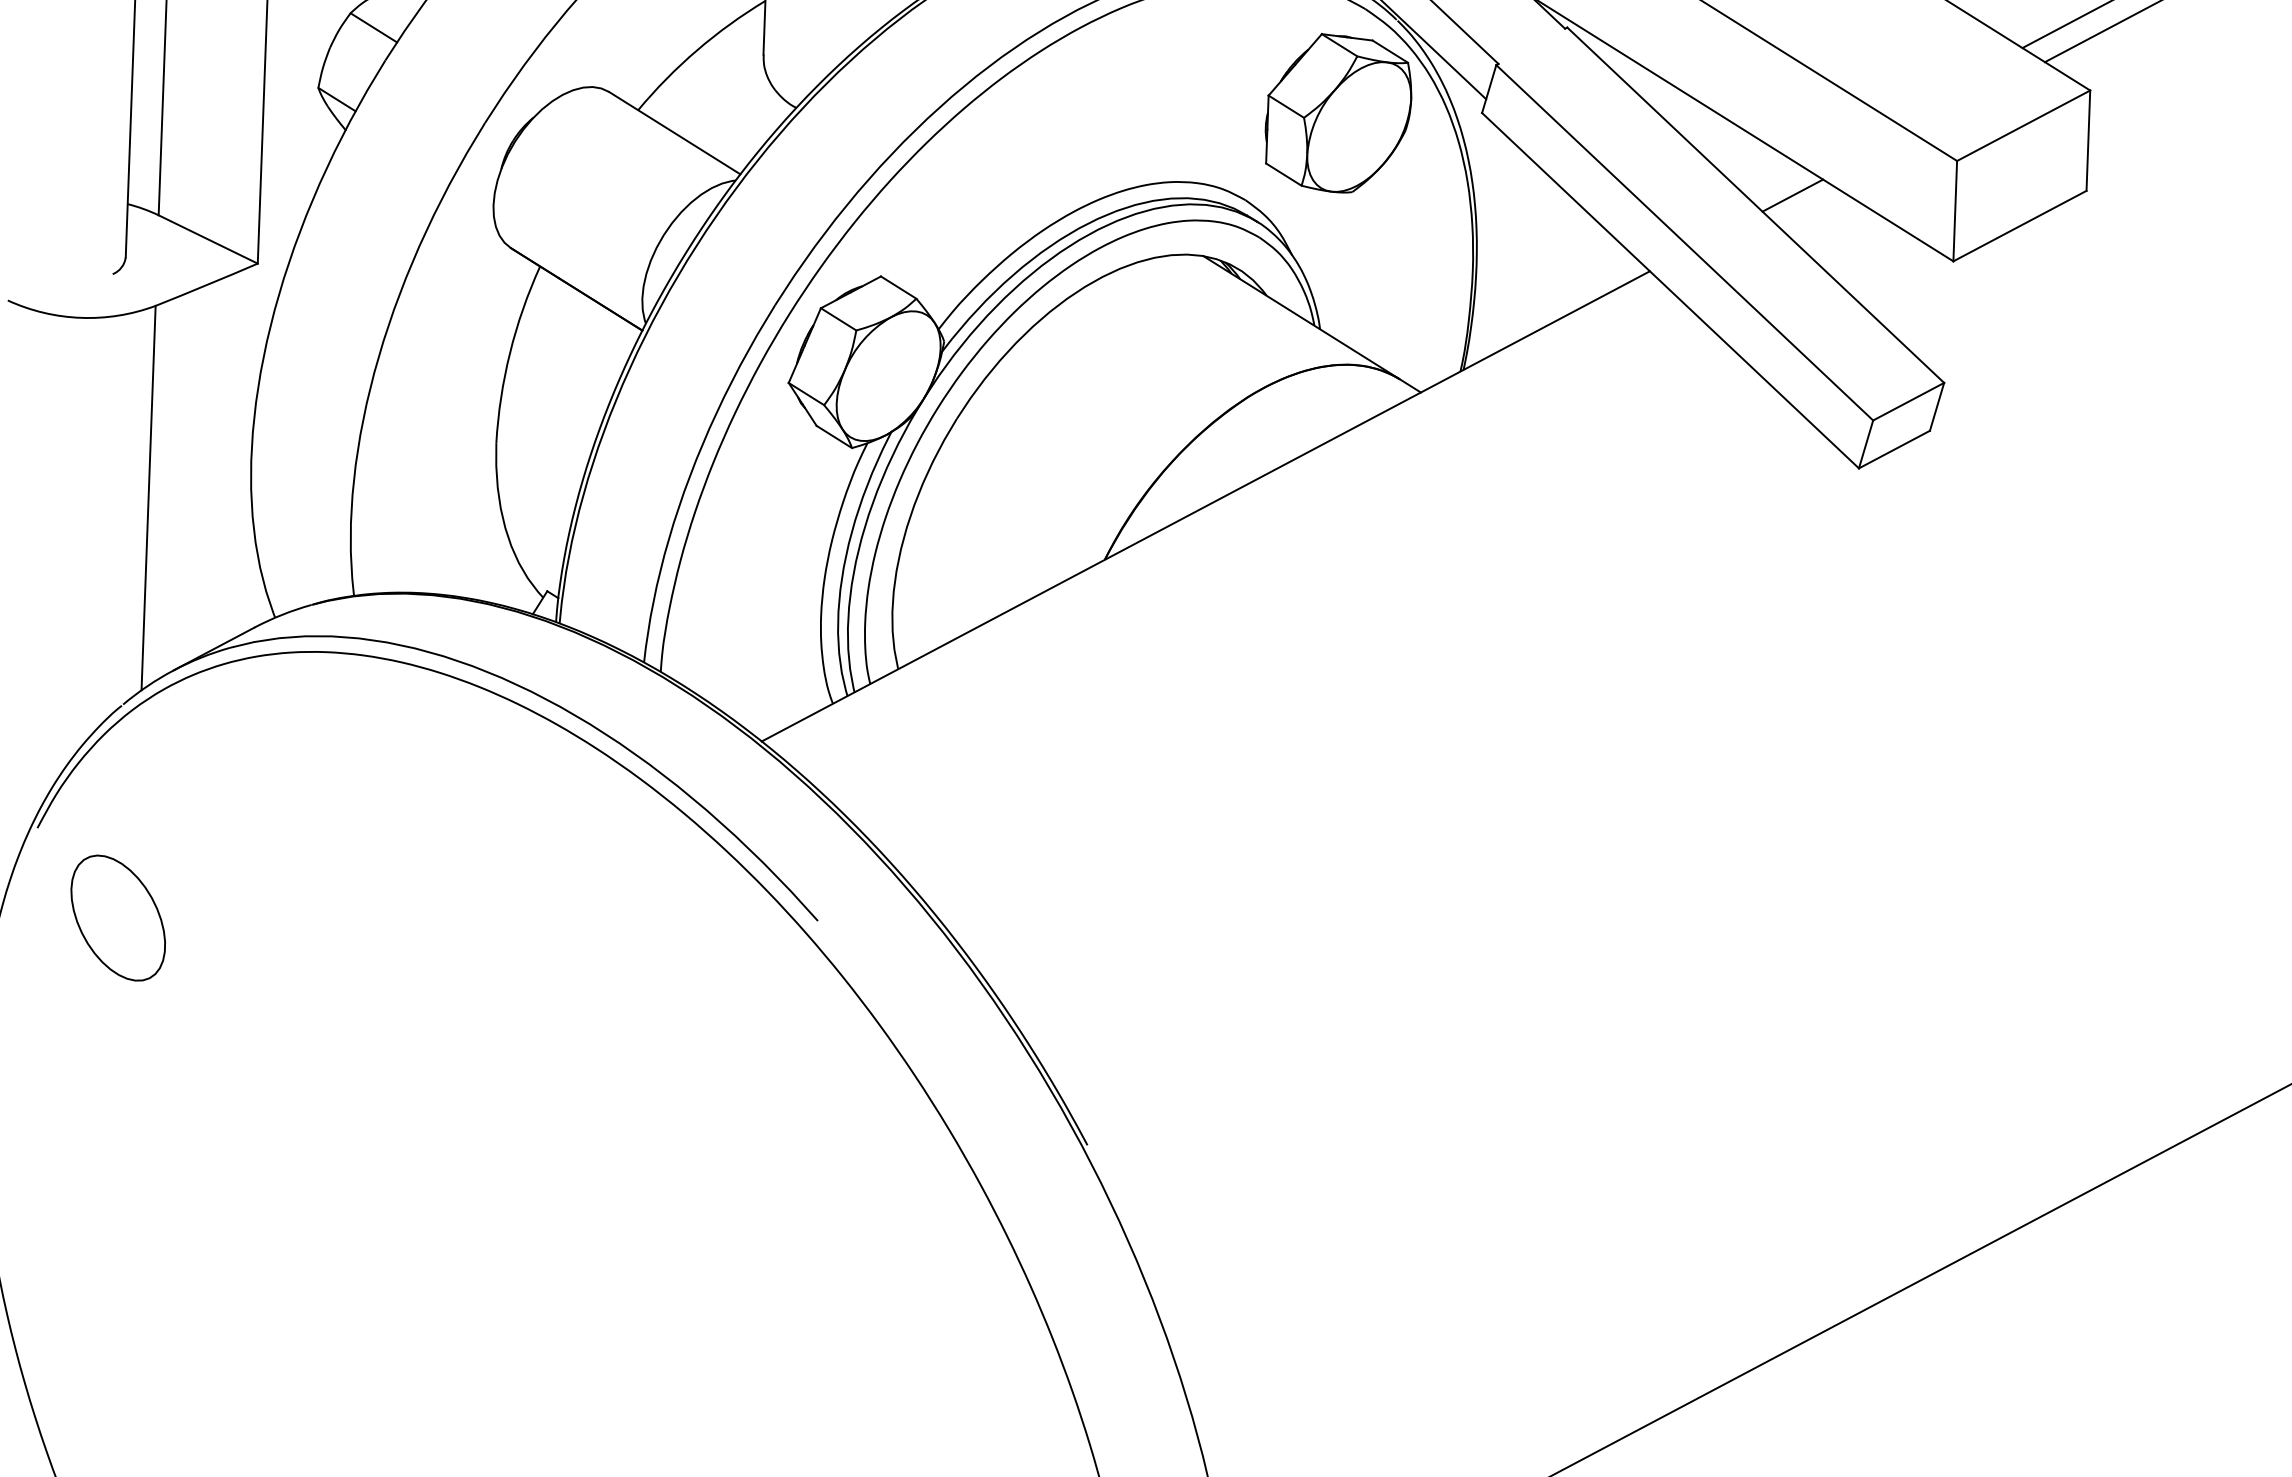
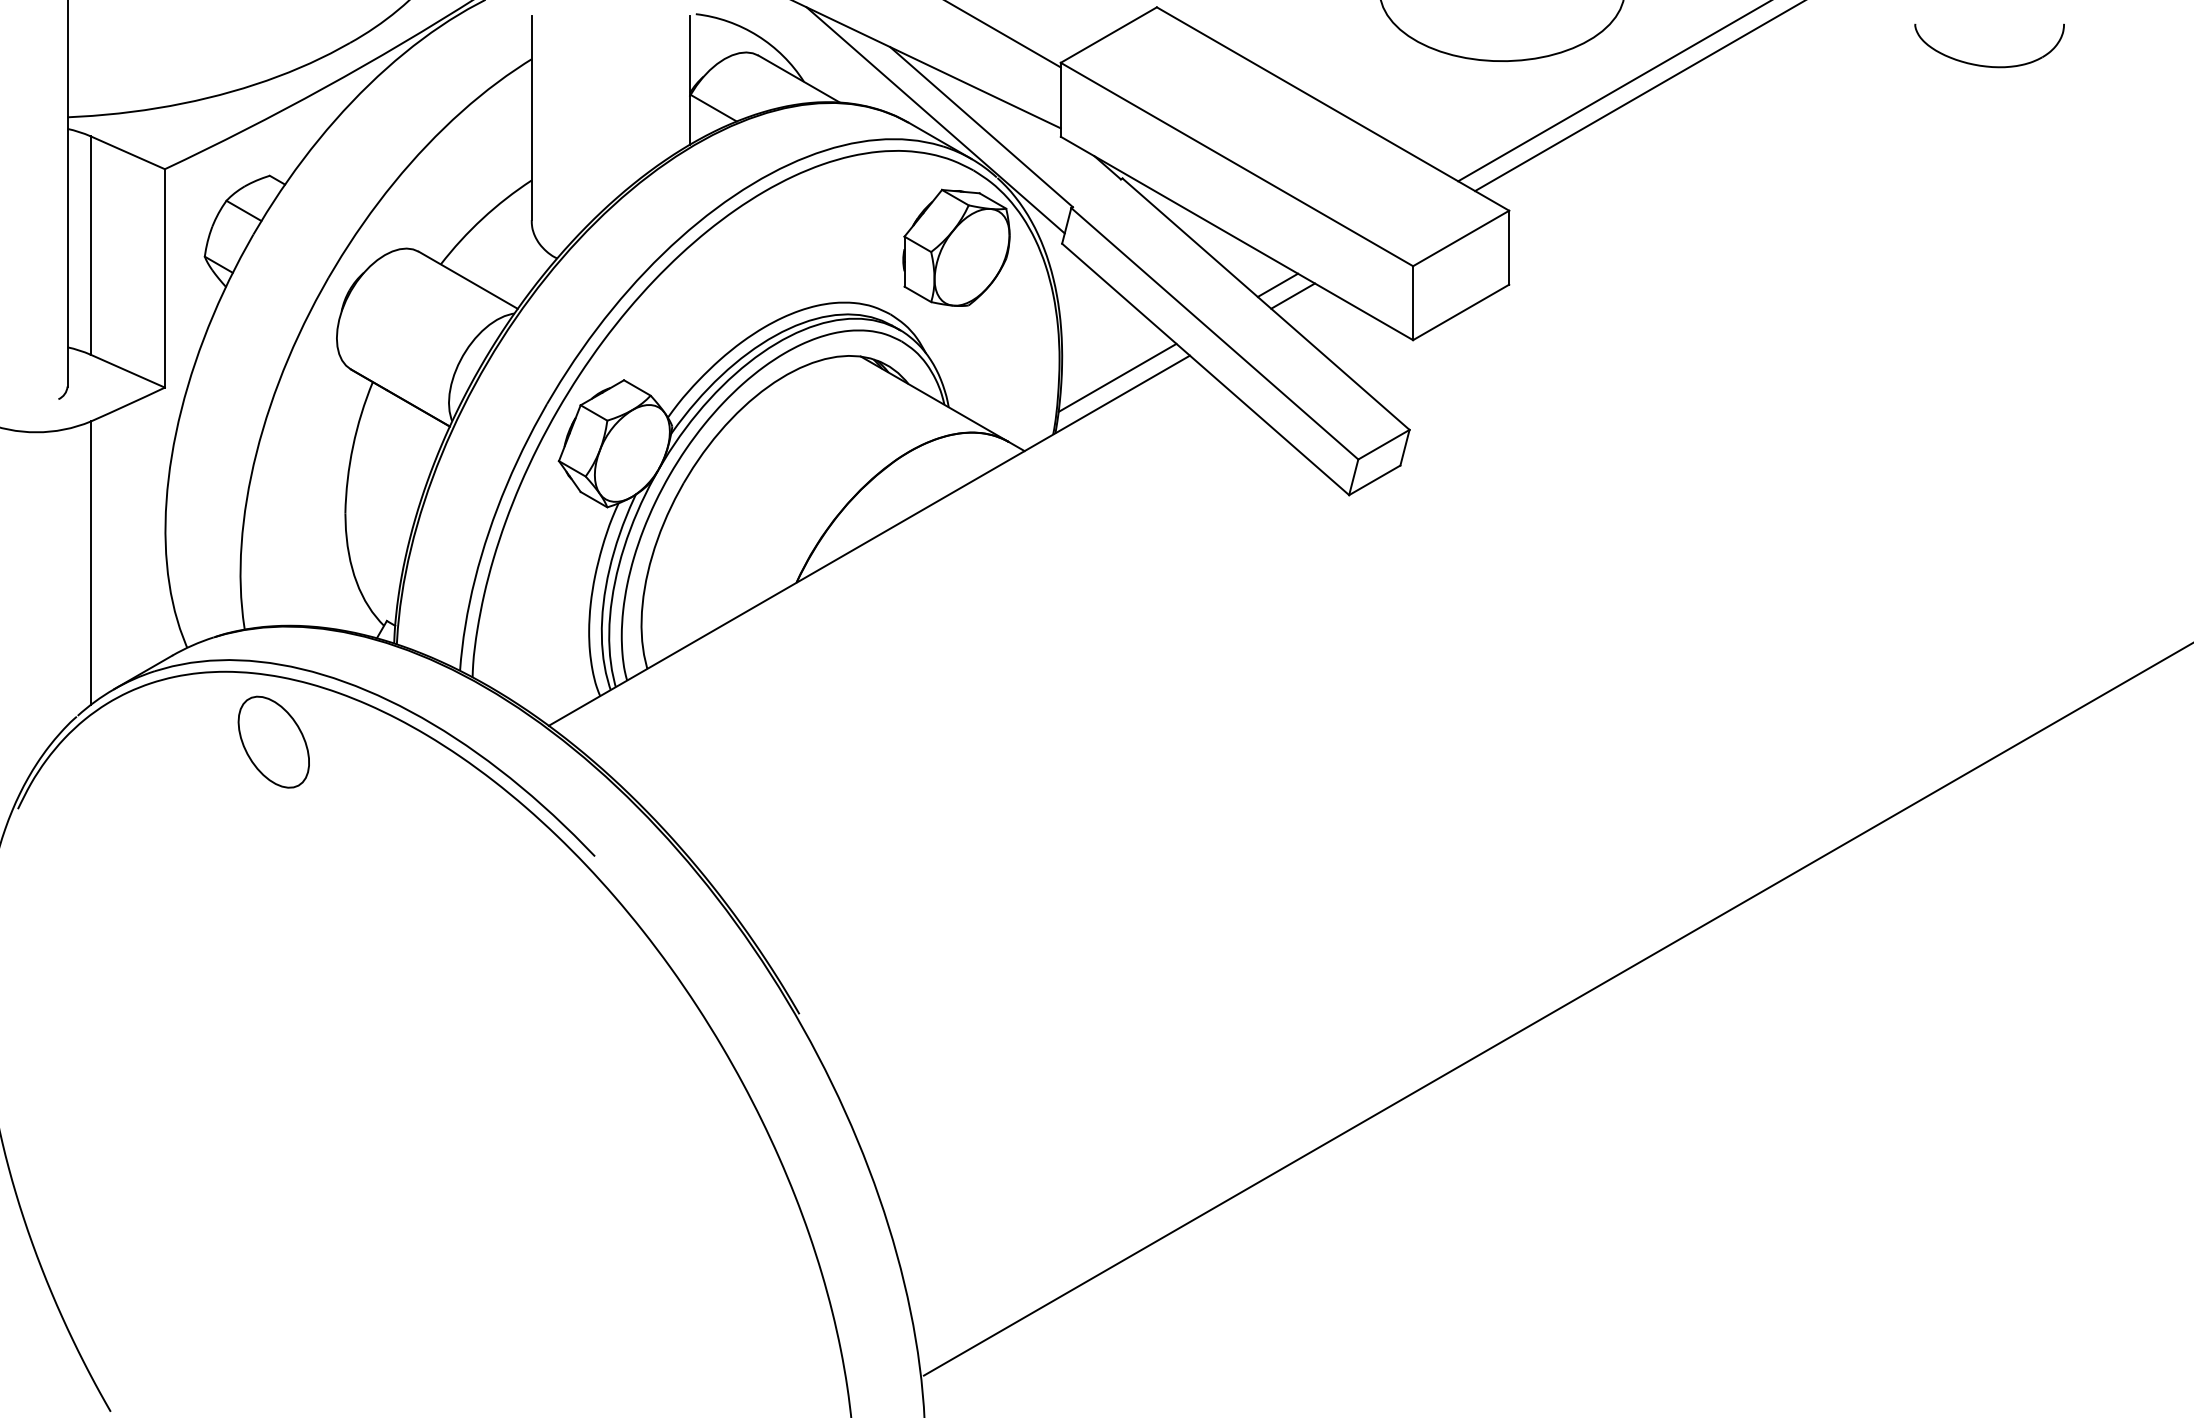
line: (1772, 179) -> (1277, 284), added
line: (1550, 297) -> (1117, 377), added
part: (117, 917) -> (273, 741), moved

